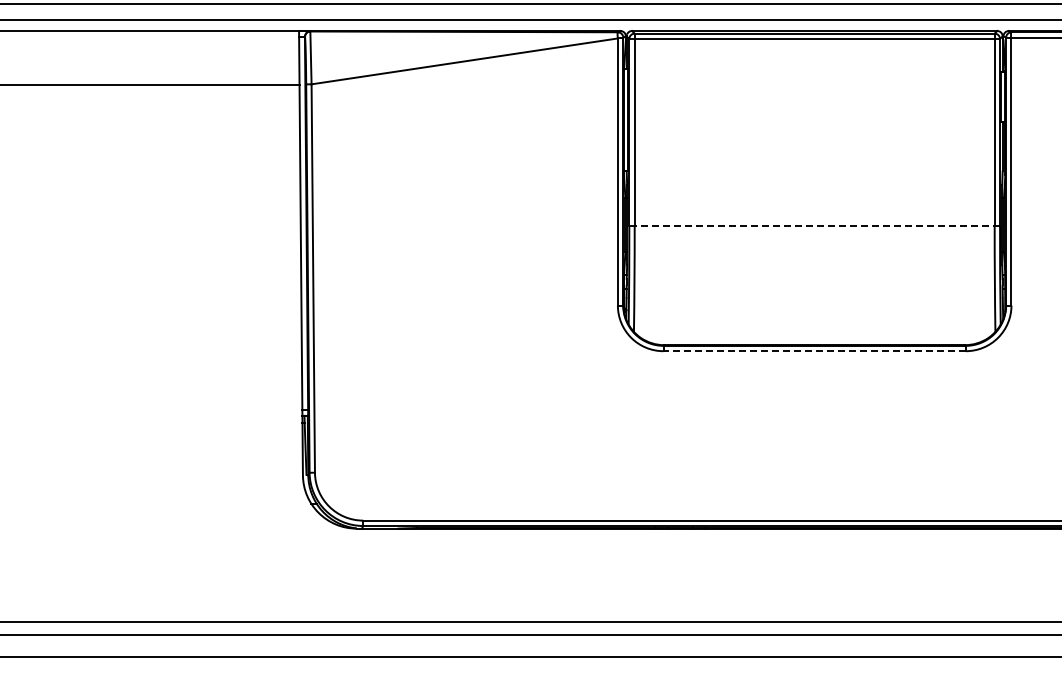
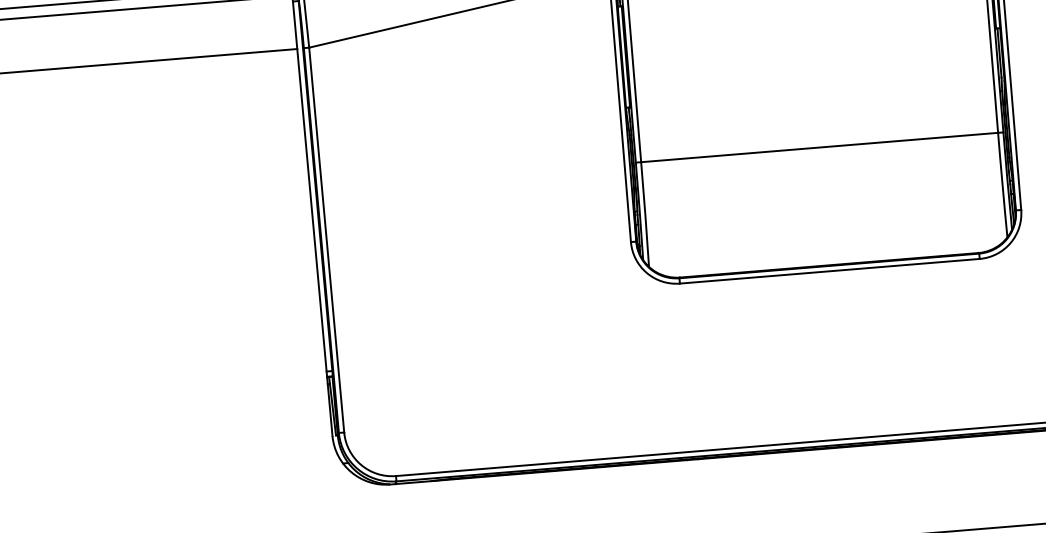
line: (814, 226) -> (819, 147), dashed -> solid
line: (814, 351) -> (829, 271), dashed -> solid

